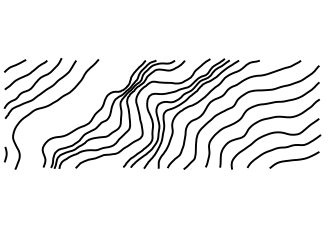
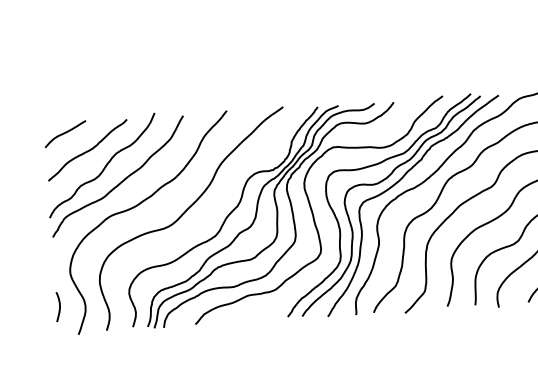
curve: (75, 110) -> (187, 212), added

